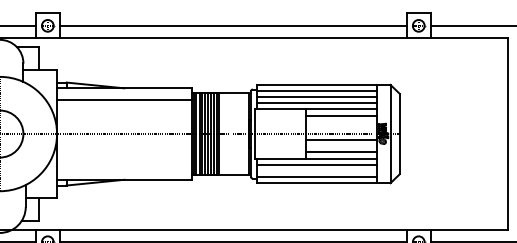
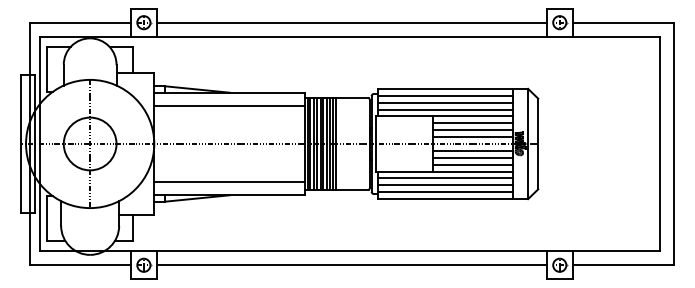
line: (340, 122) -> (472, 130), added
line: (340, 128) -> (472, 137), added
line: (340, 146) -> (472, 157), added
line: (124, 168) -> (229, 182), added
line: (316, 171) -> (445, 185), added

